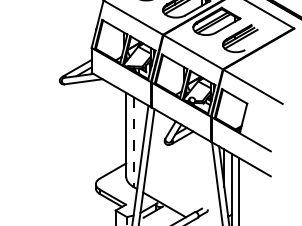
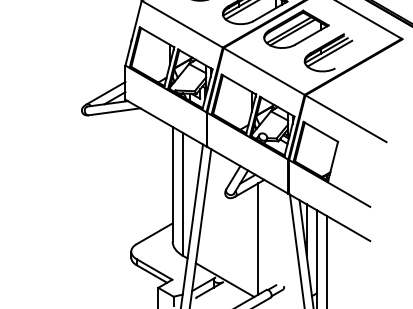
line: (133, 142) -> (182, 194), dashed -> solid
line: (188, 174) -> (257, 238), added

